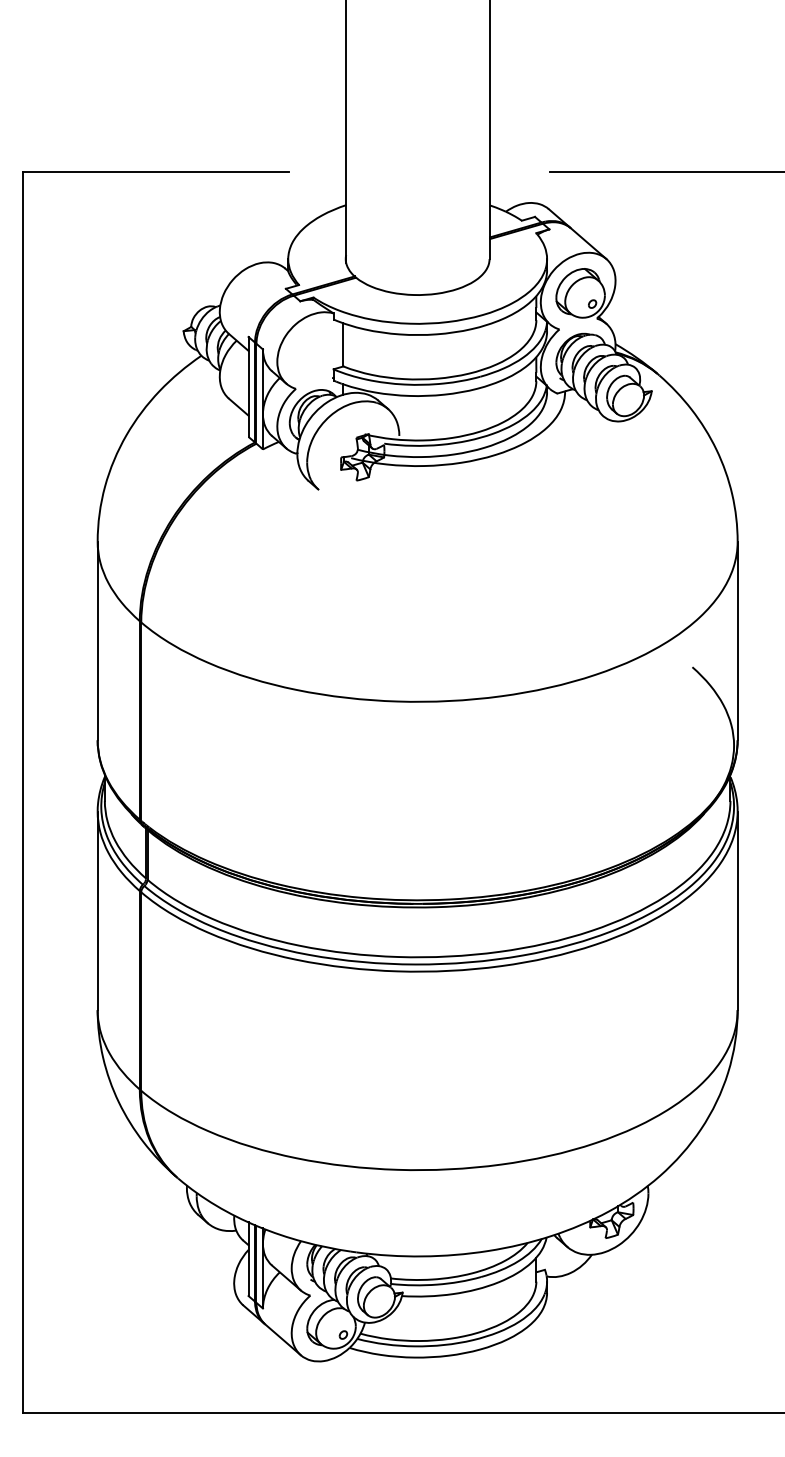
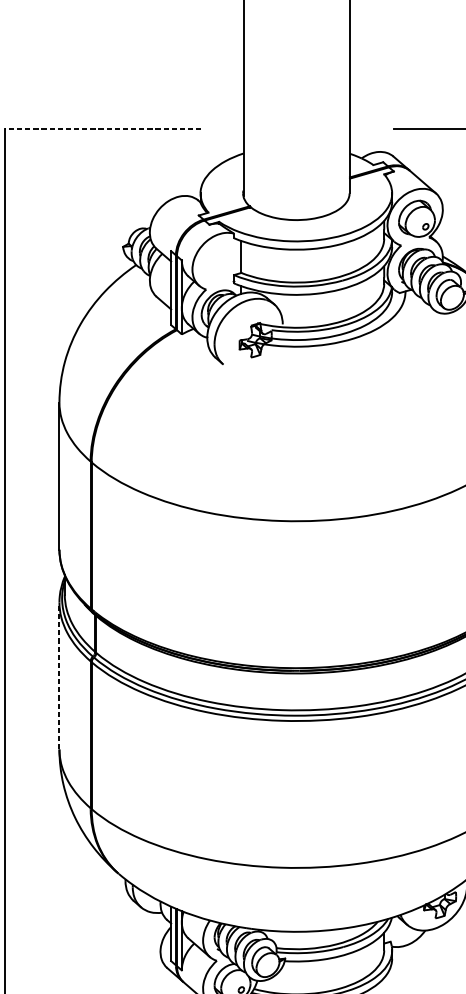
line: (156, 172) -> (103, 129), solid -> dashed
line: (97, 910) -> (59, 675), solid -> dashed

